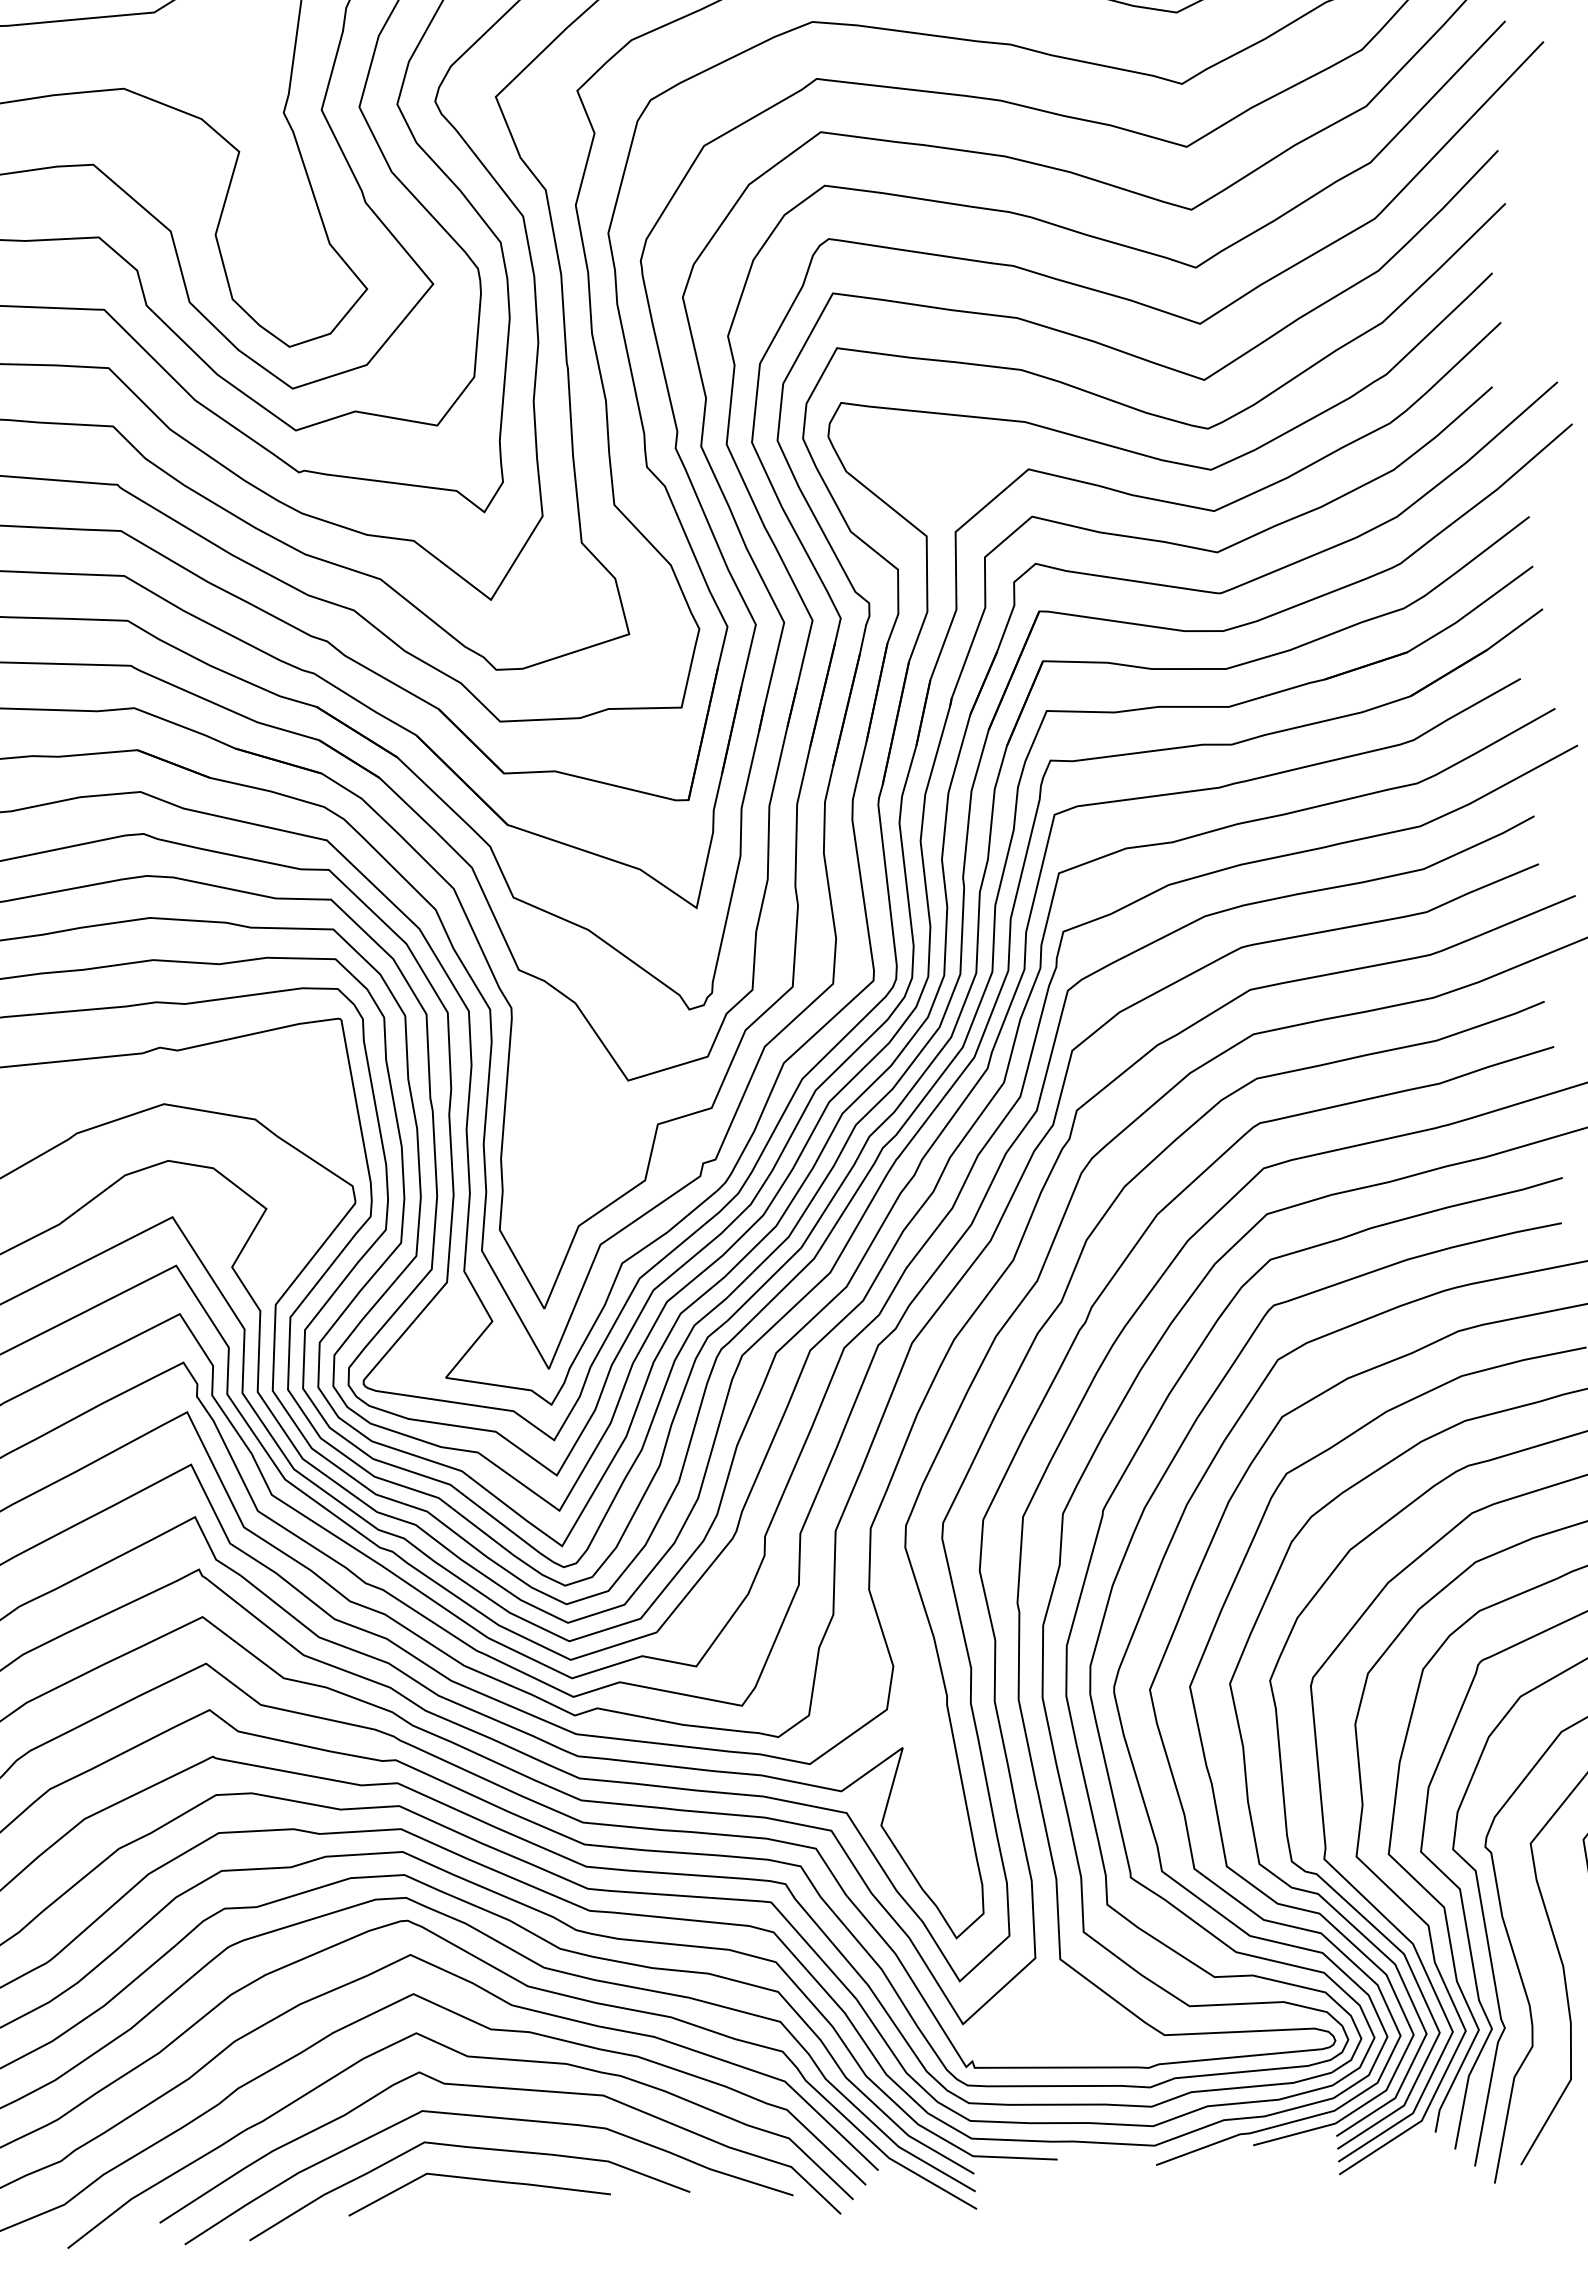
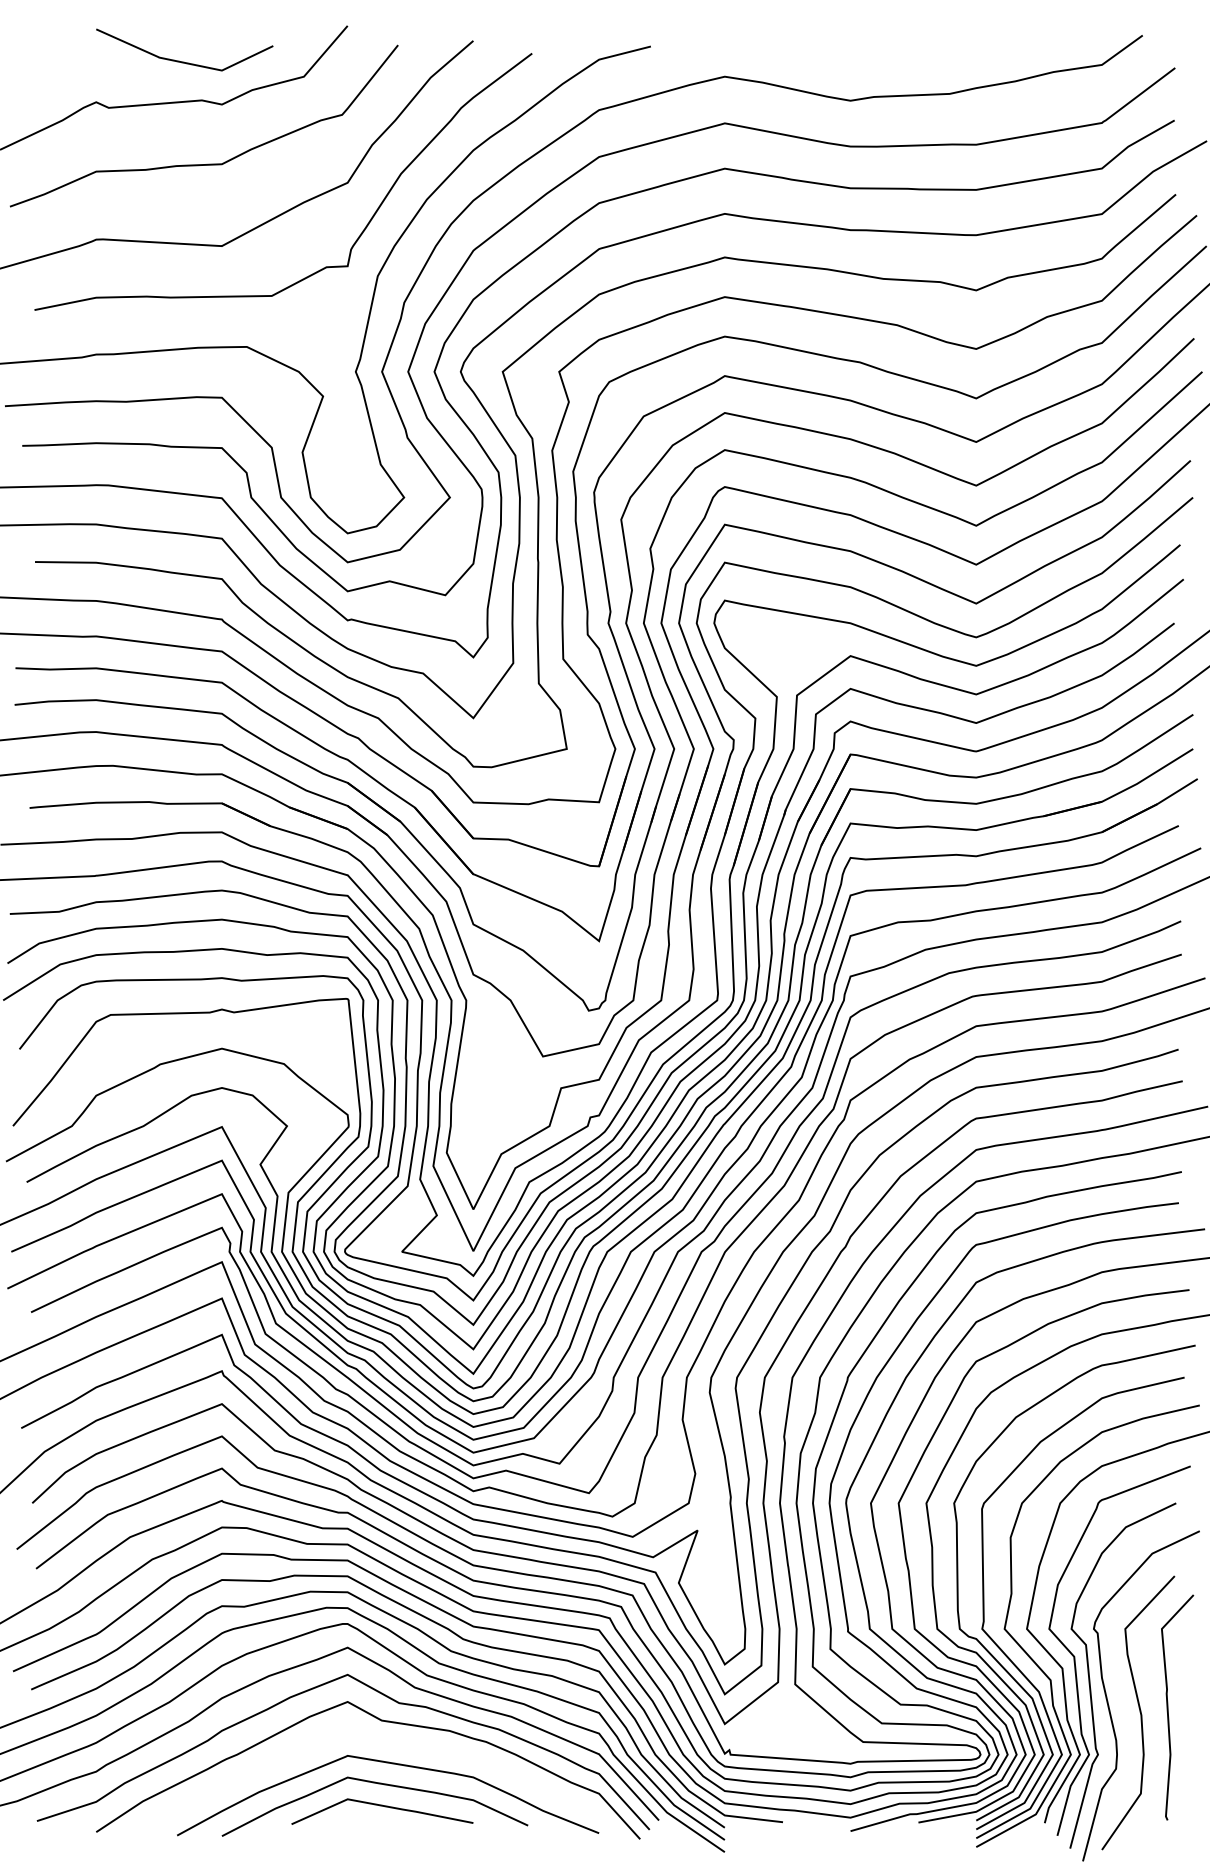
curve: (503, 2089) -> (404, 1745), removed

